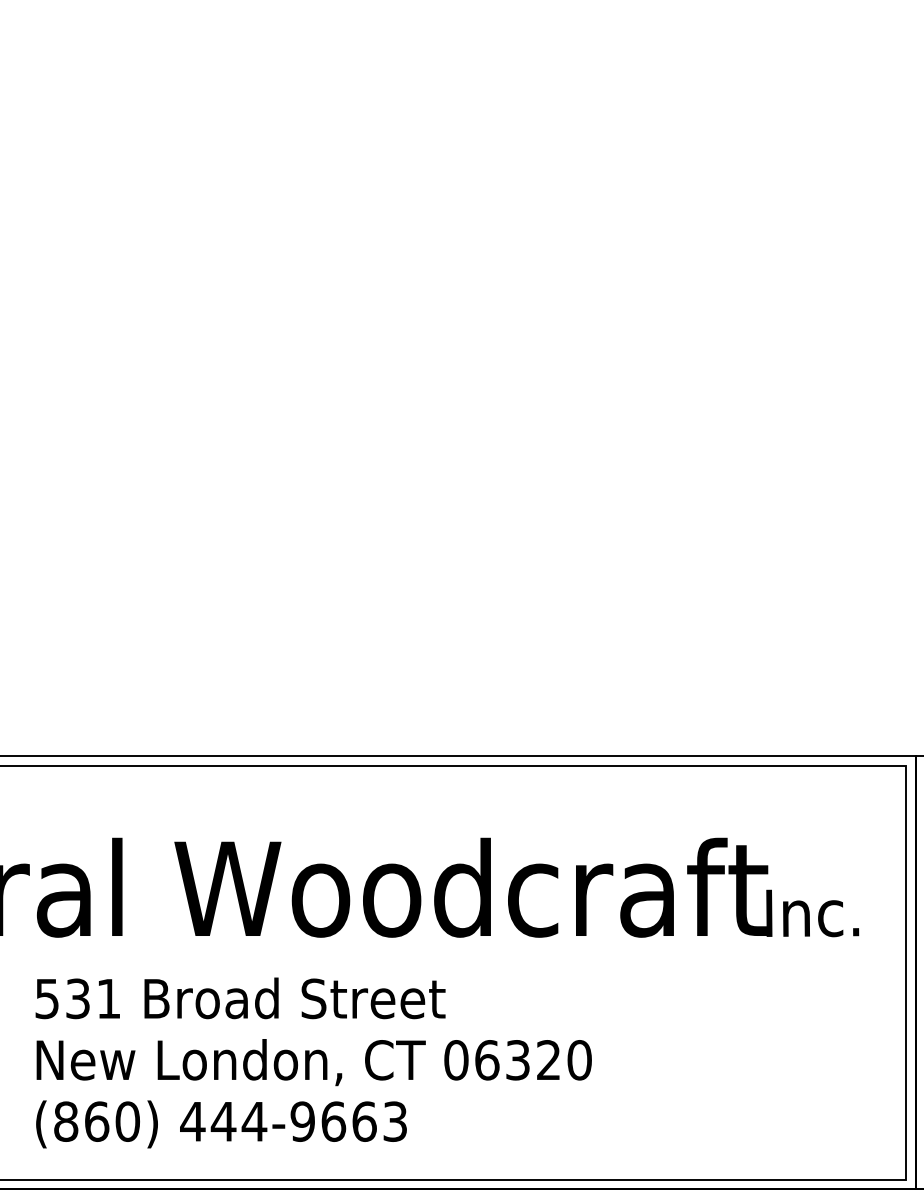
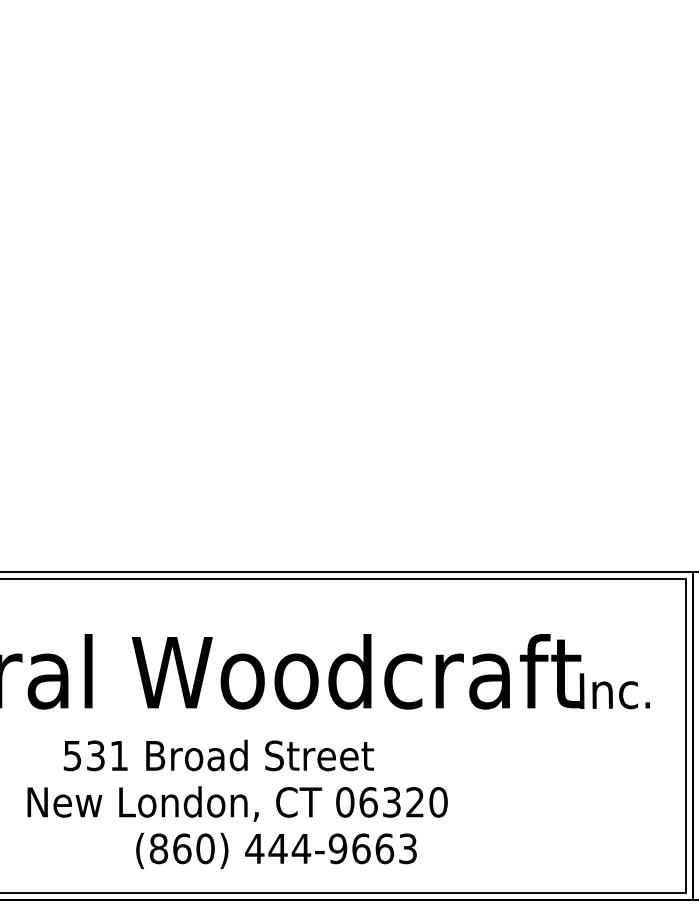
text: (240, 998) -> (218, 755), moved
text: (221, 1123) -> (276, 850), moved

